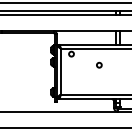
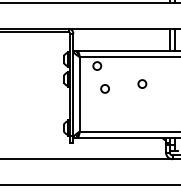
circle: (76, 67) -> (105, 87), added

